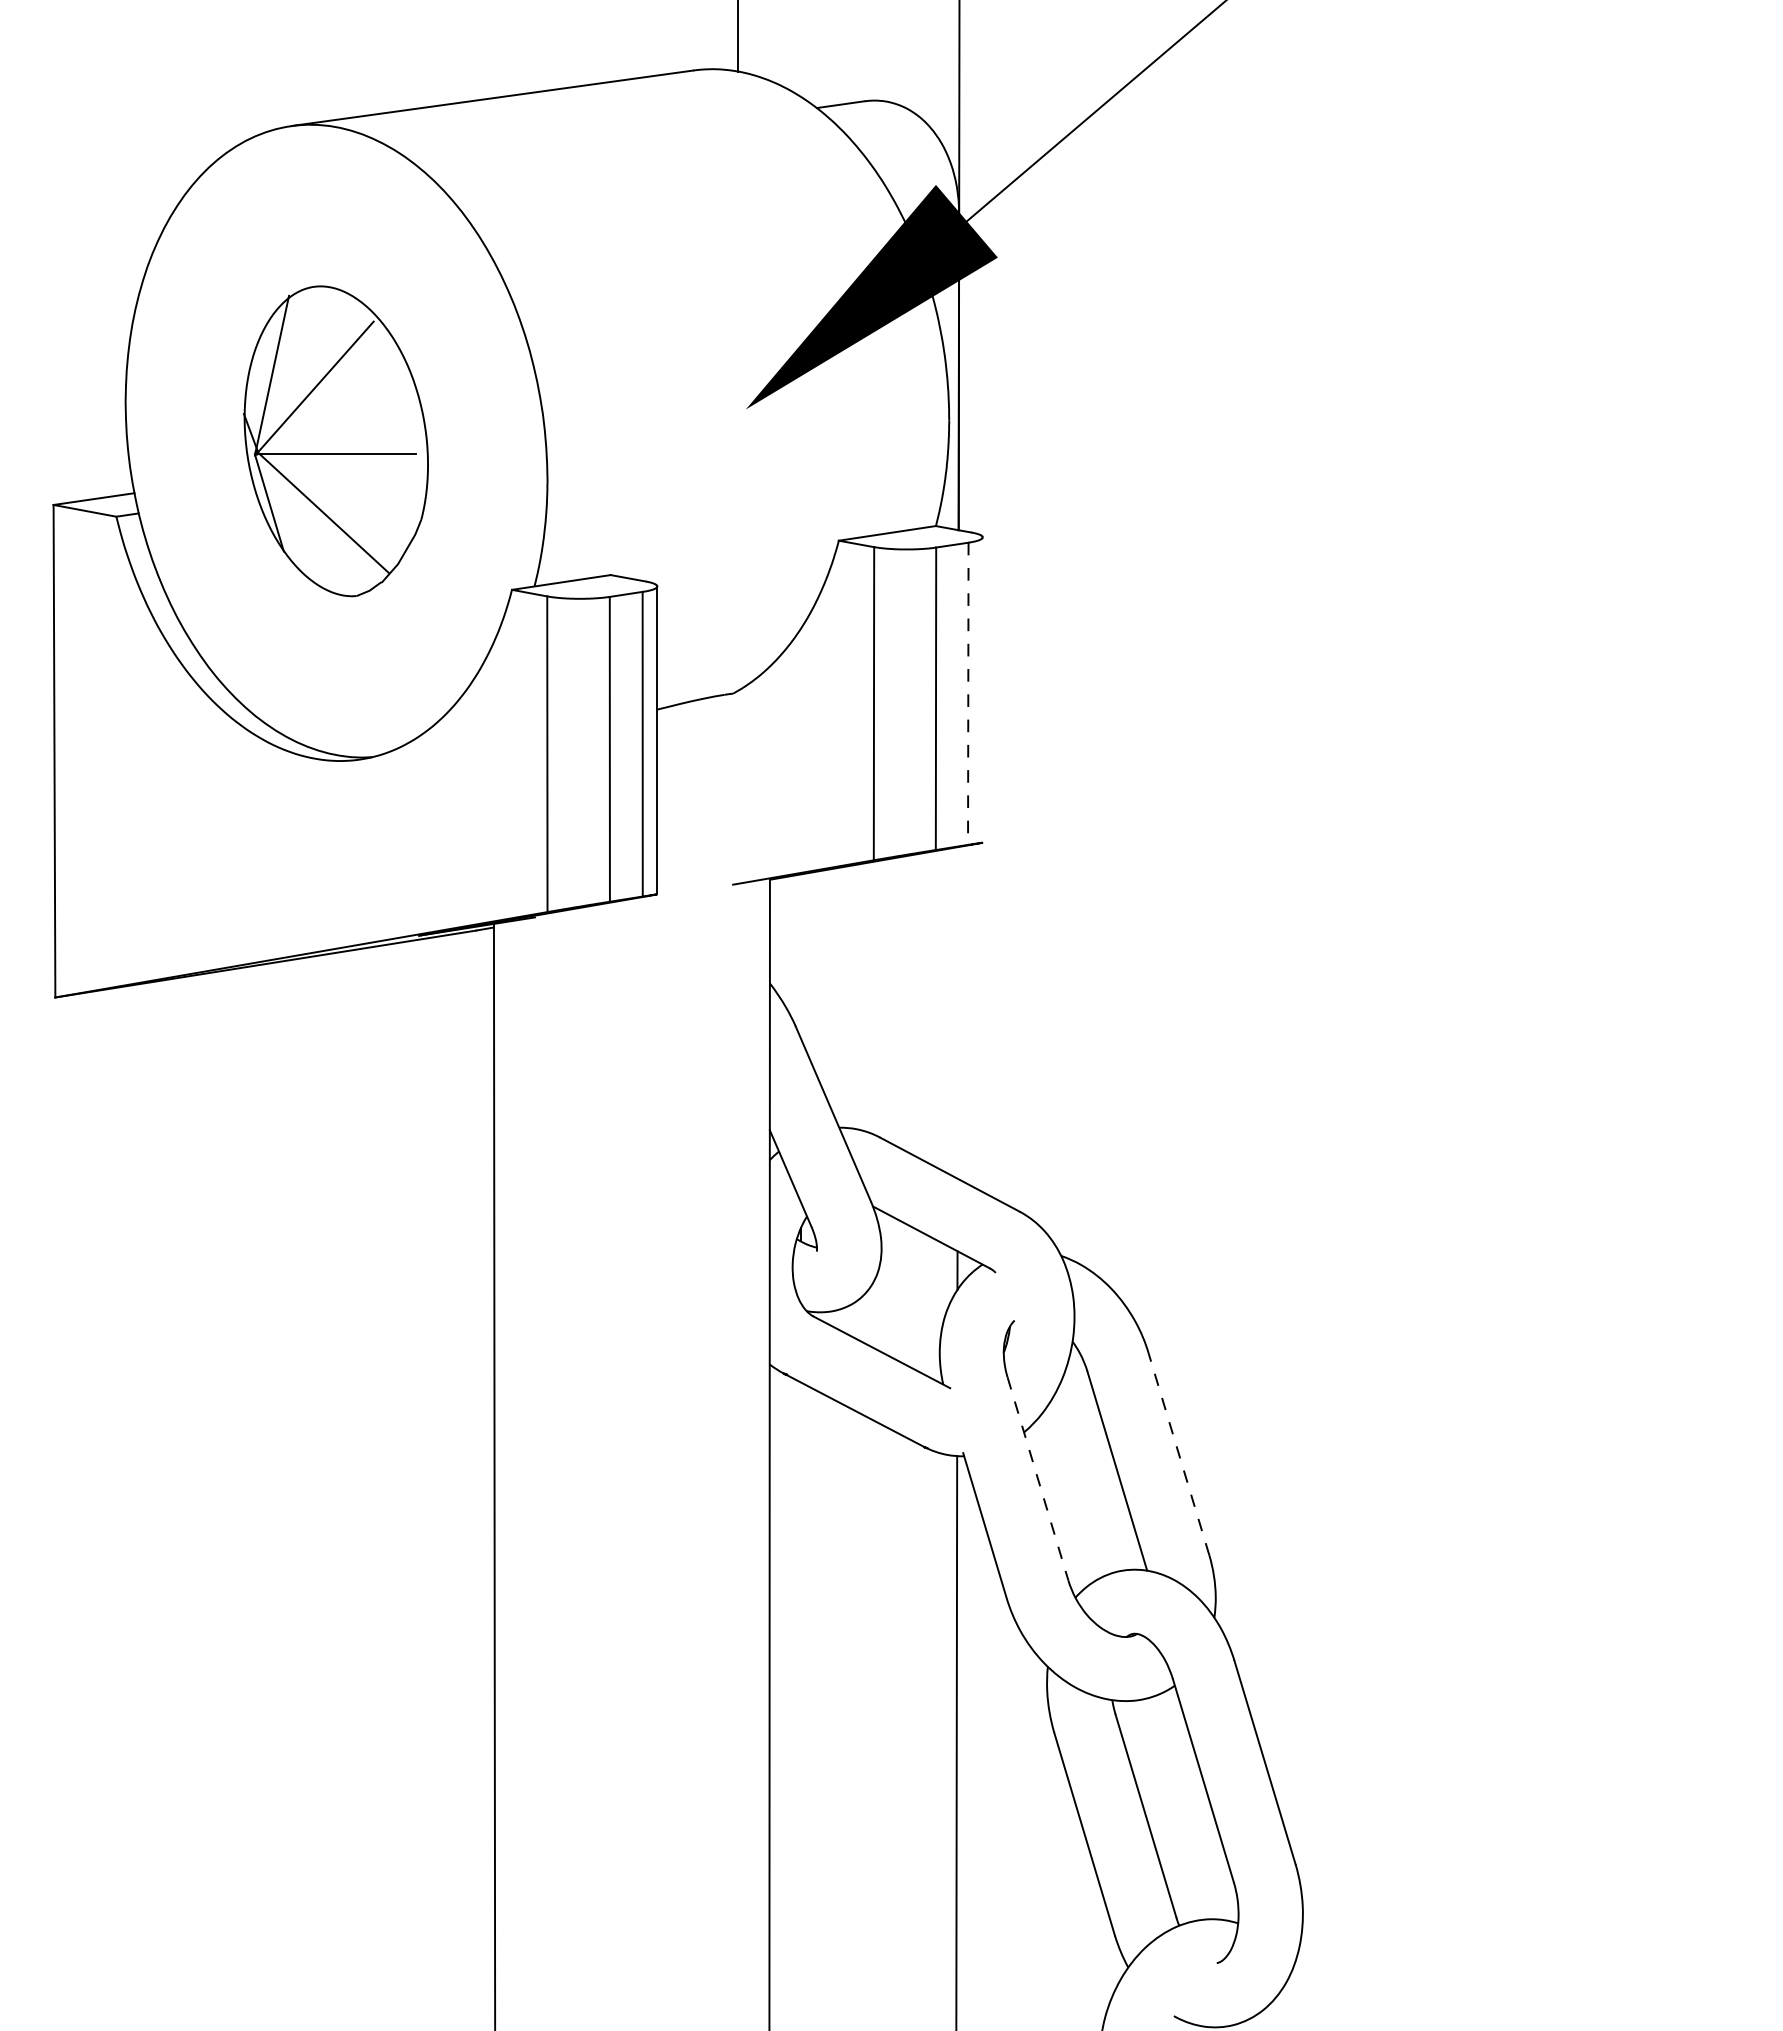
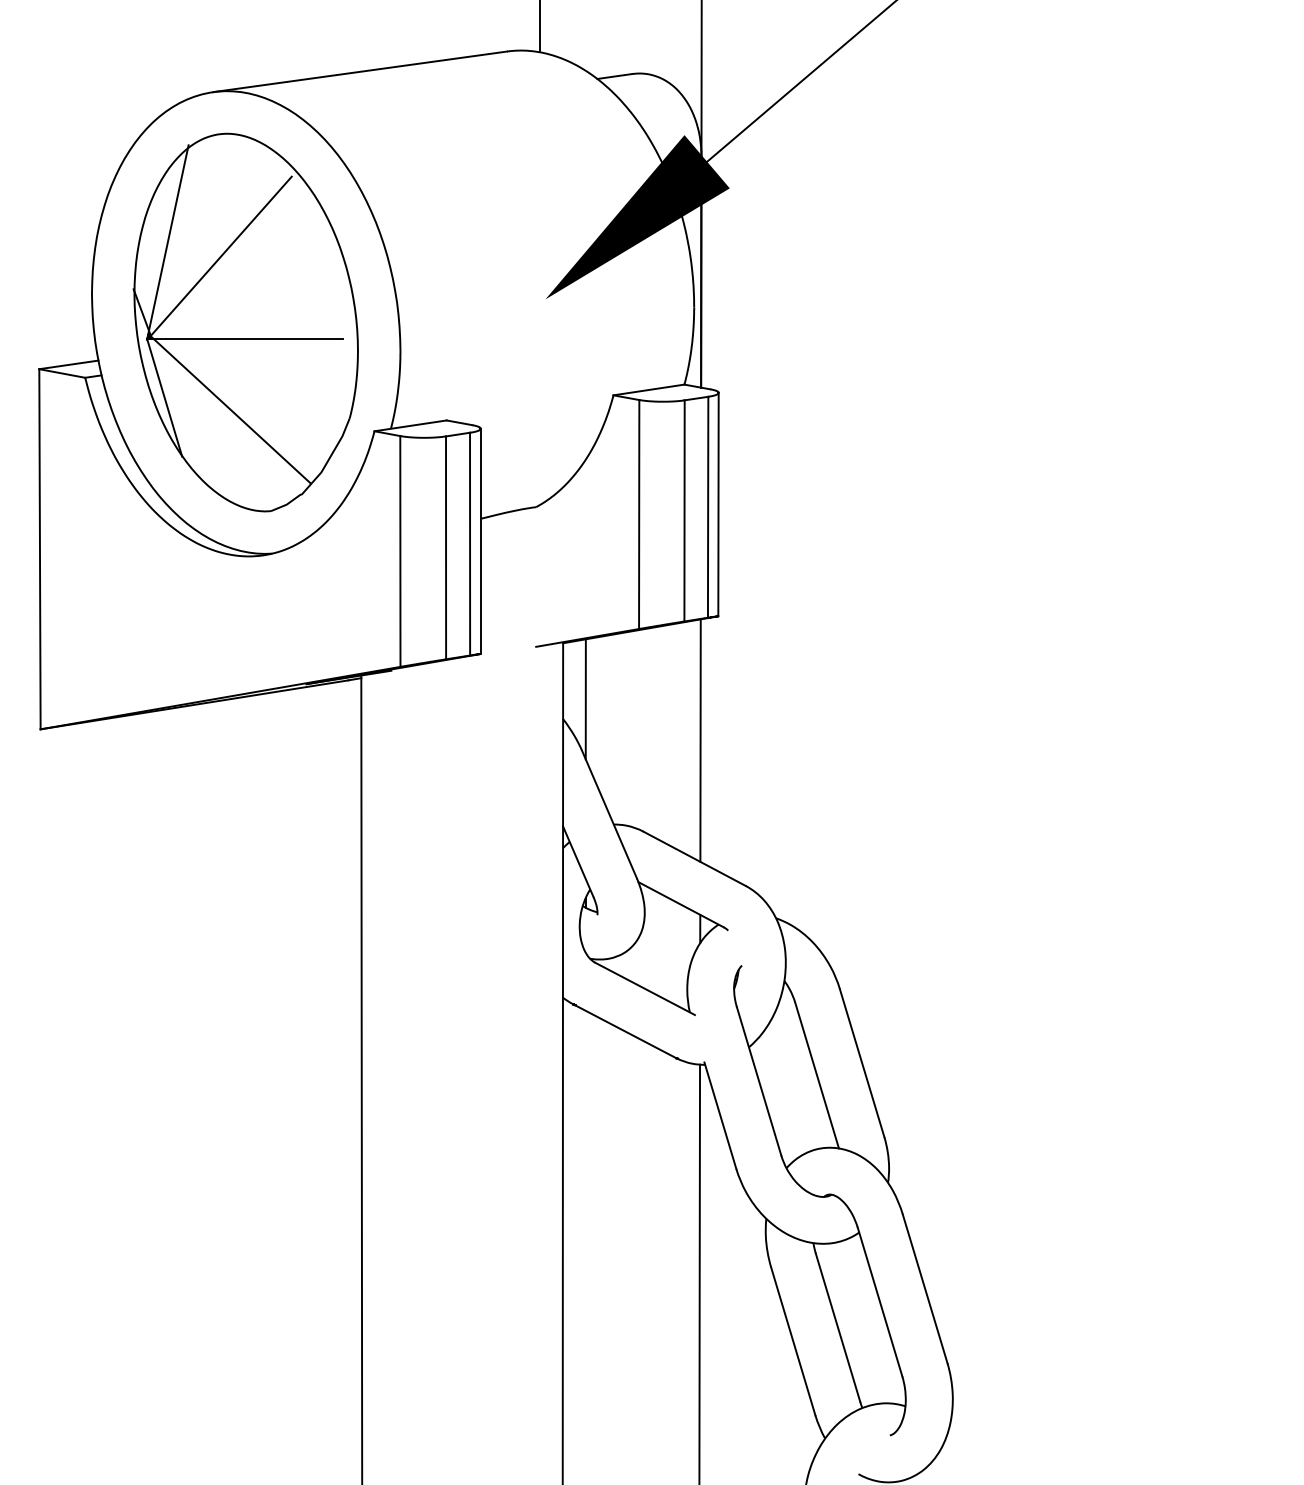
part: (335, 441) -> (245, 322), size x1.67
line: (982, 689) -> (718, 504), added
line: (968, 694) -> (708, 507), dashed -> solid
line: (800, 956) -> (585, 699), added
line: (957, 1012) -> (700, 740), added
line: (1178, 1454) -> (861, 1063), dashed -> solid
line: (1037, 1478) -> (758, 1081), dashed -> solid

